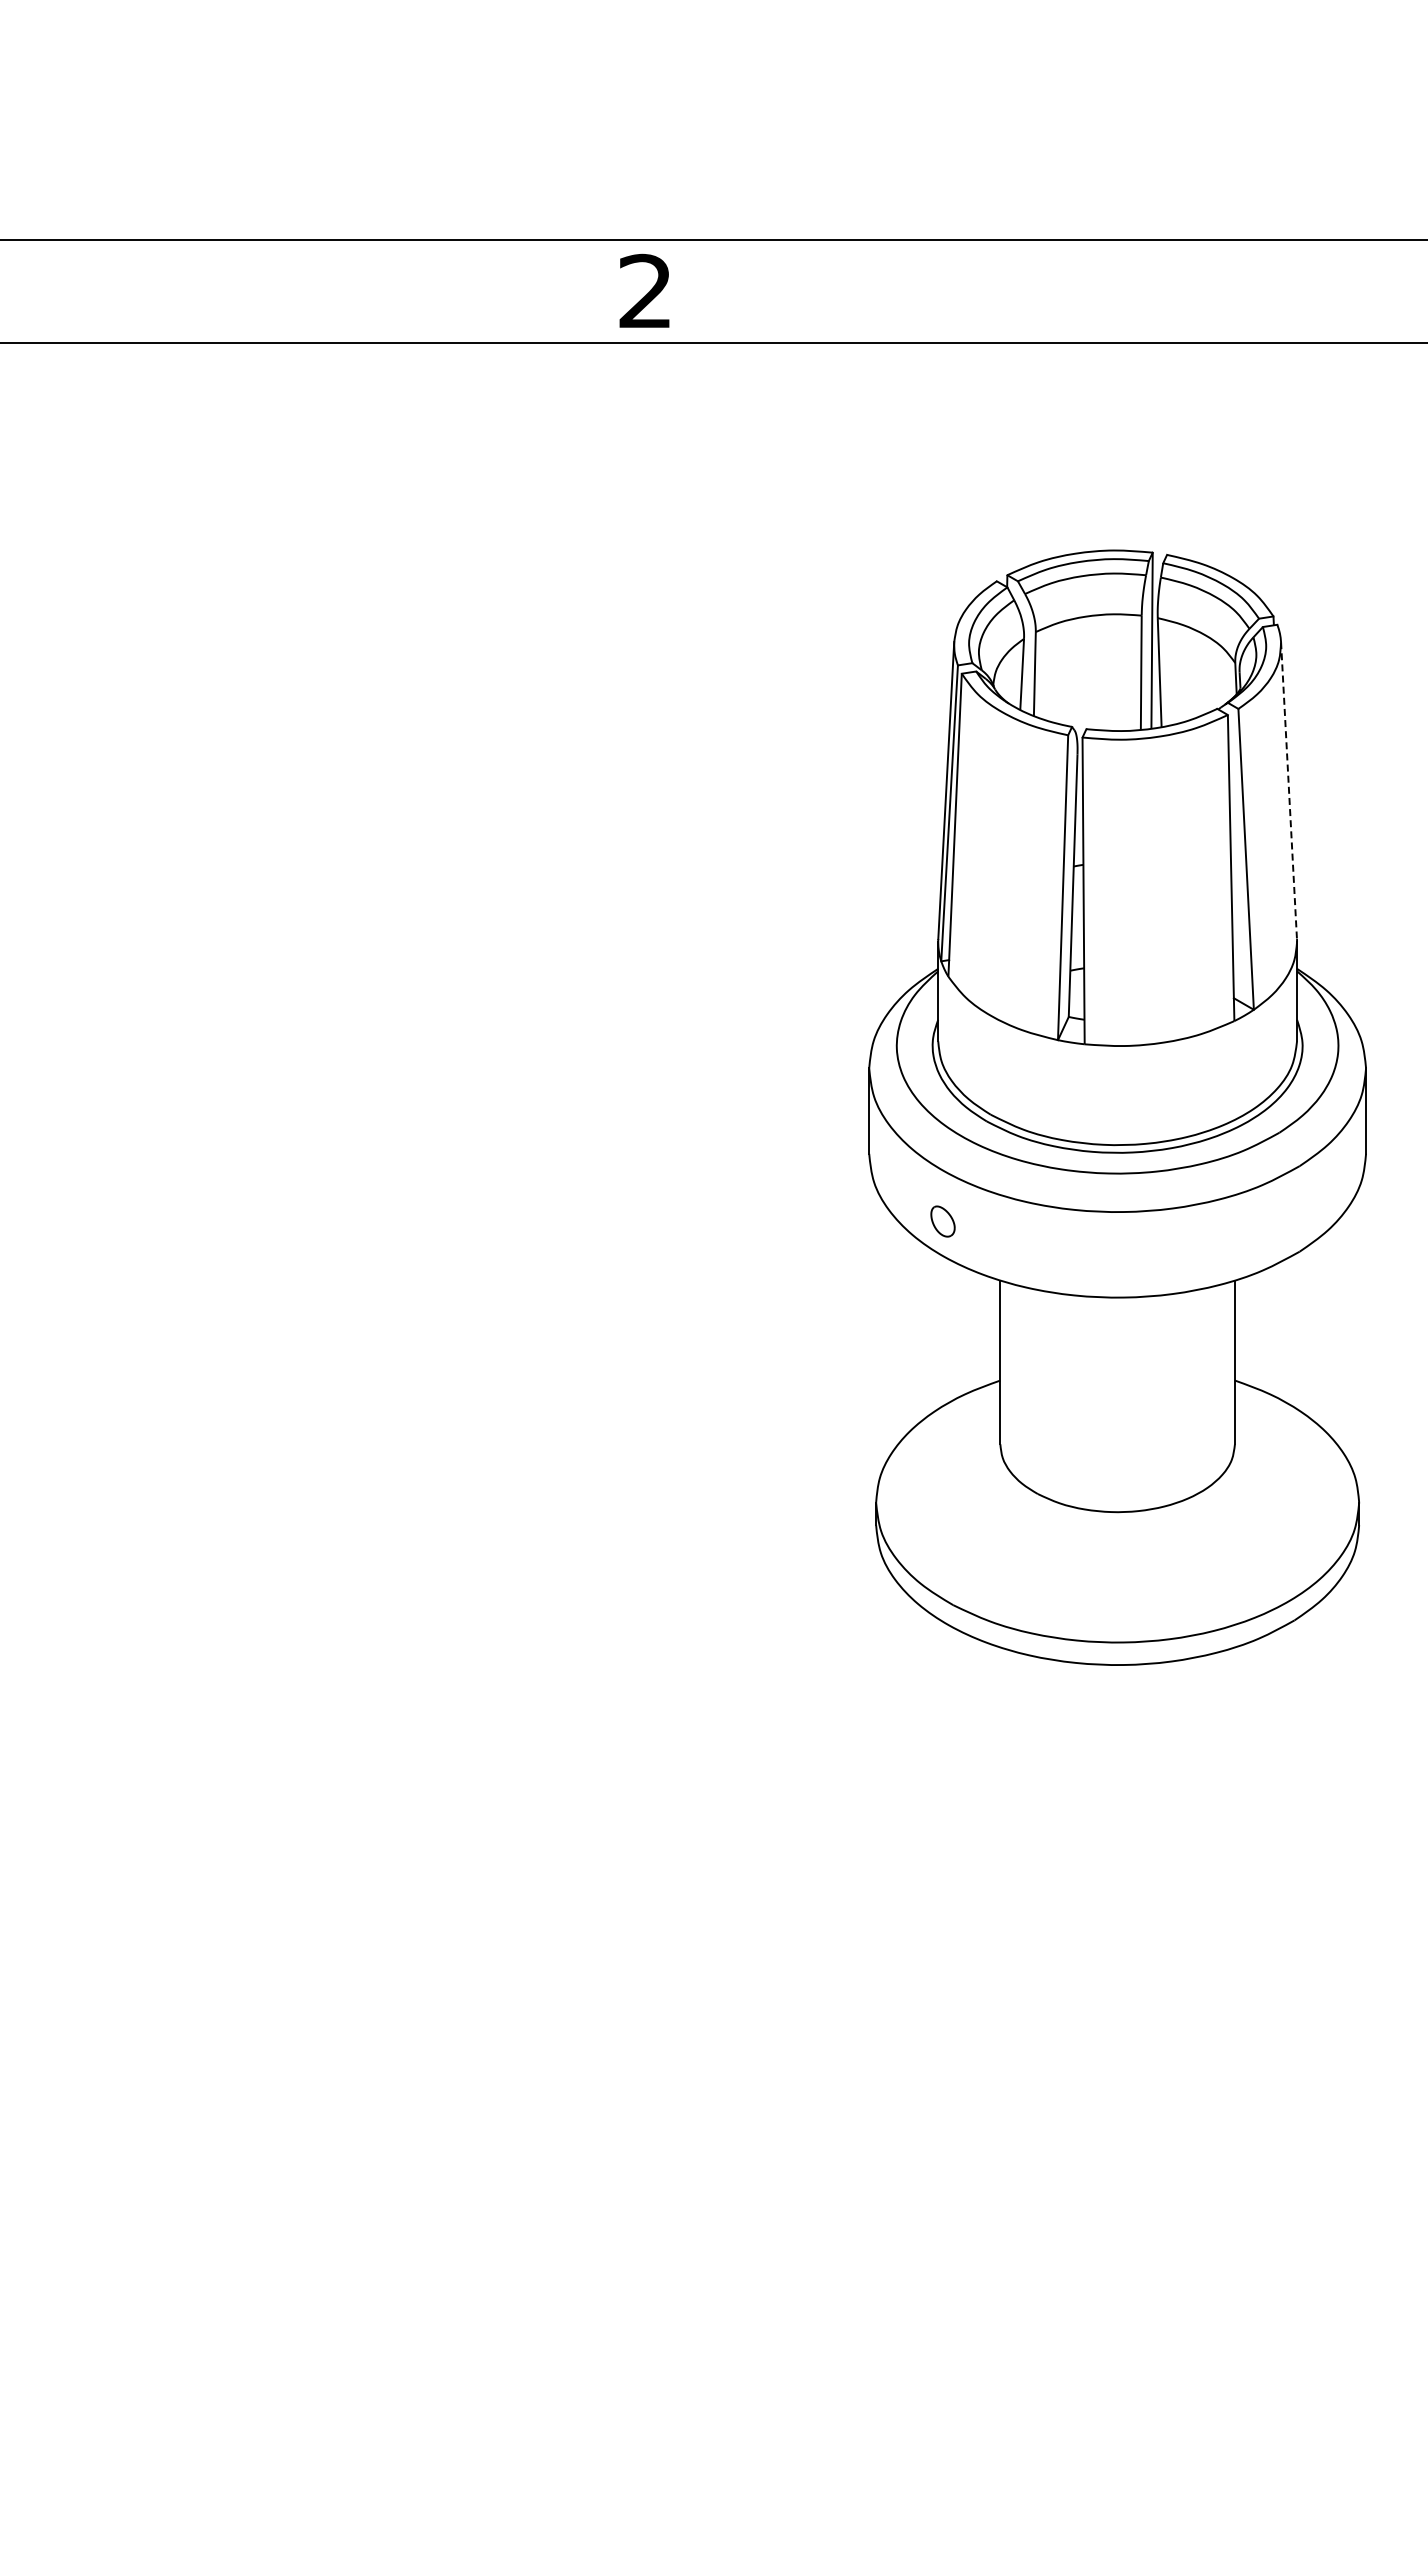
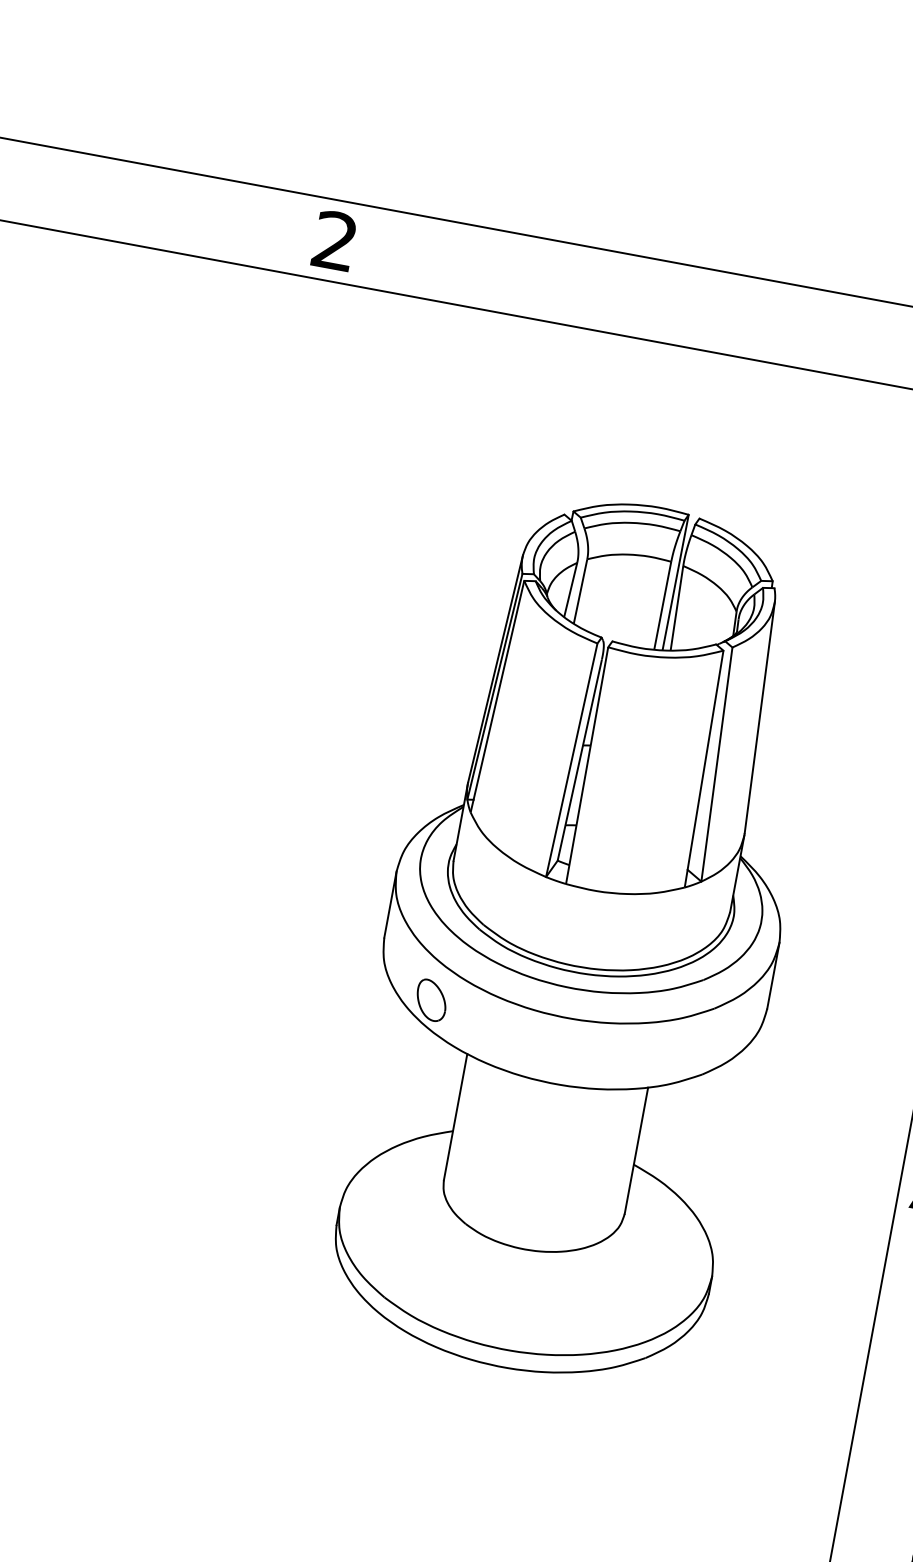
line: (1289, 790) -> (760, 717), dashed -> solid
part: (942, 1221) -> (431, 1000), size x1.67

